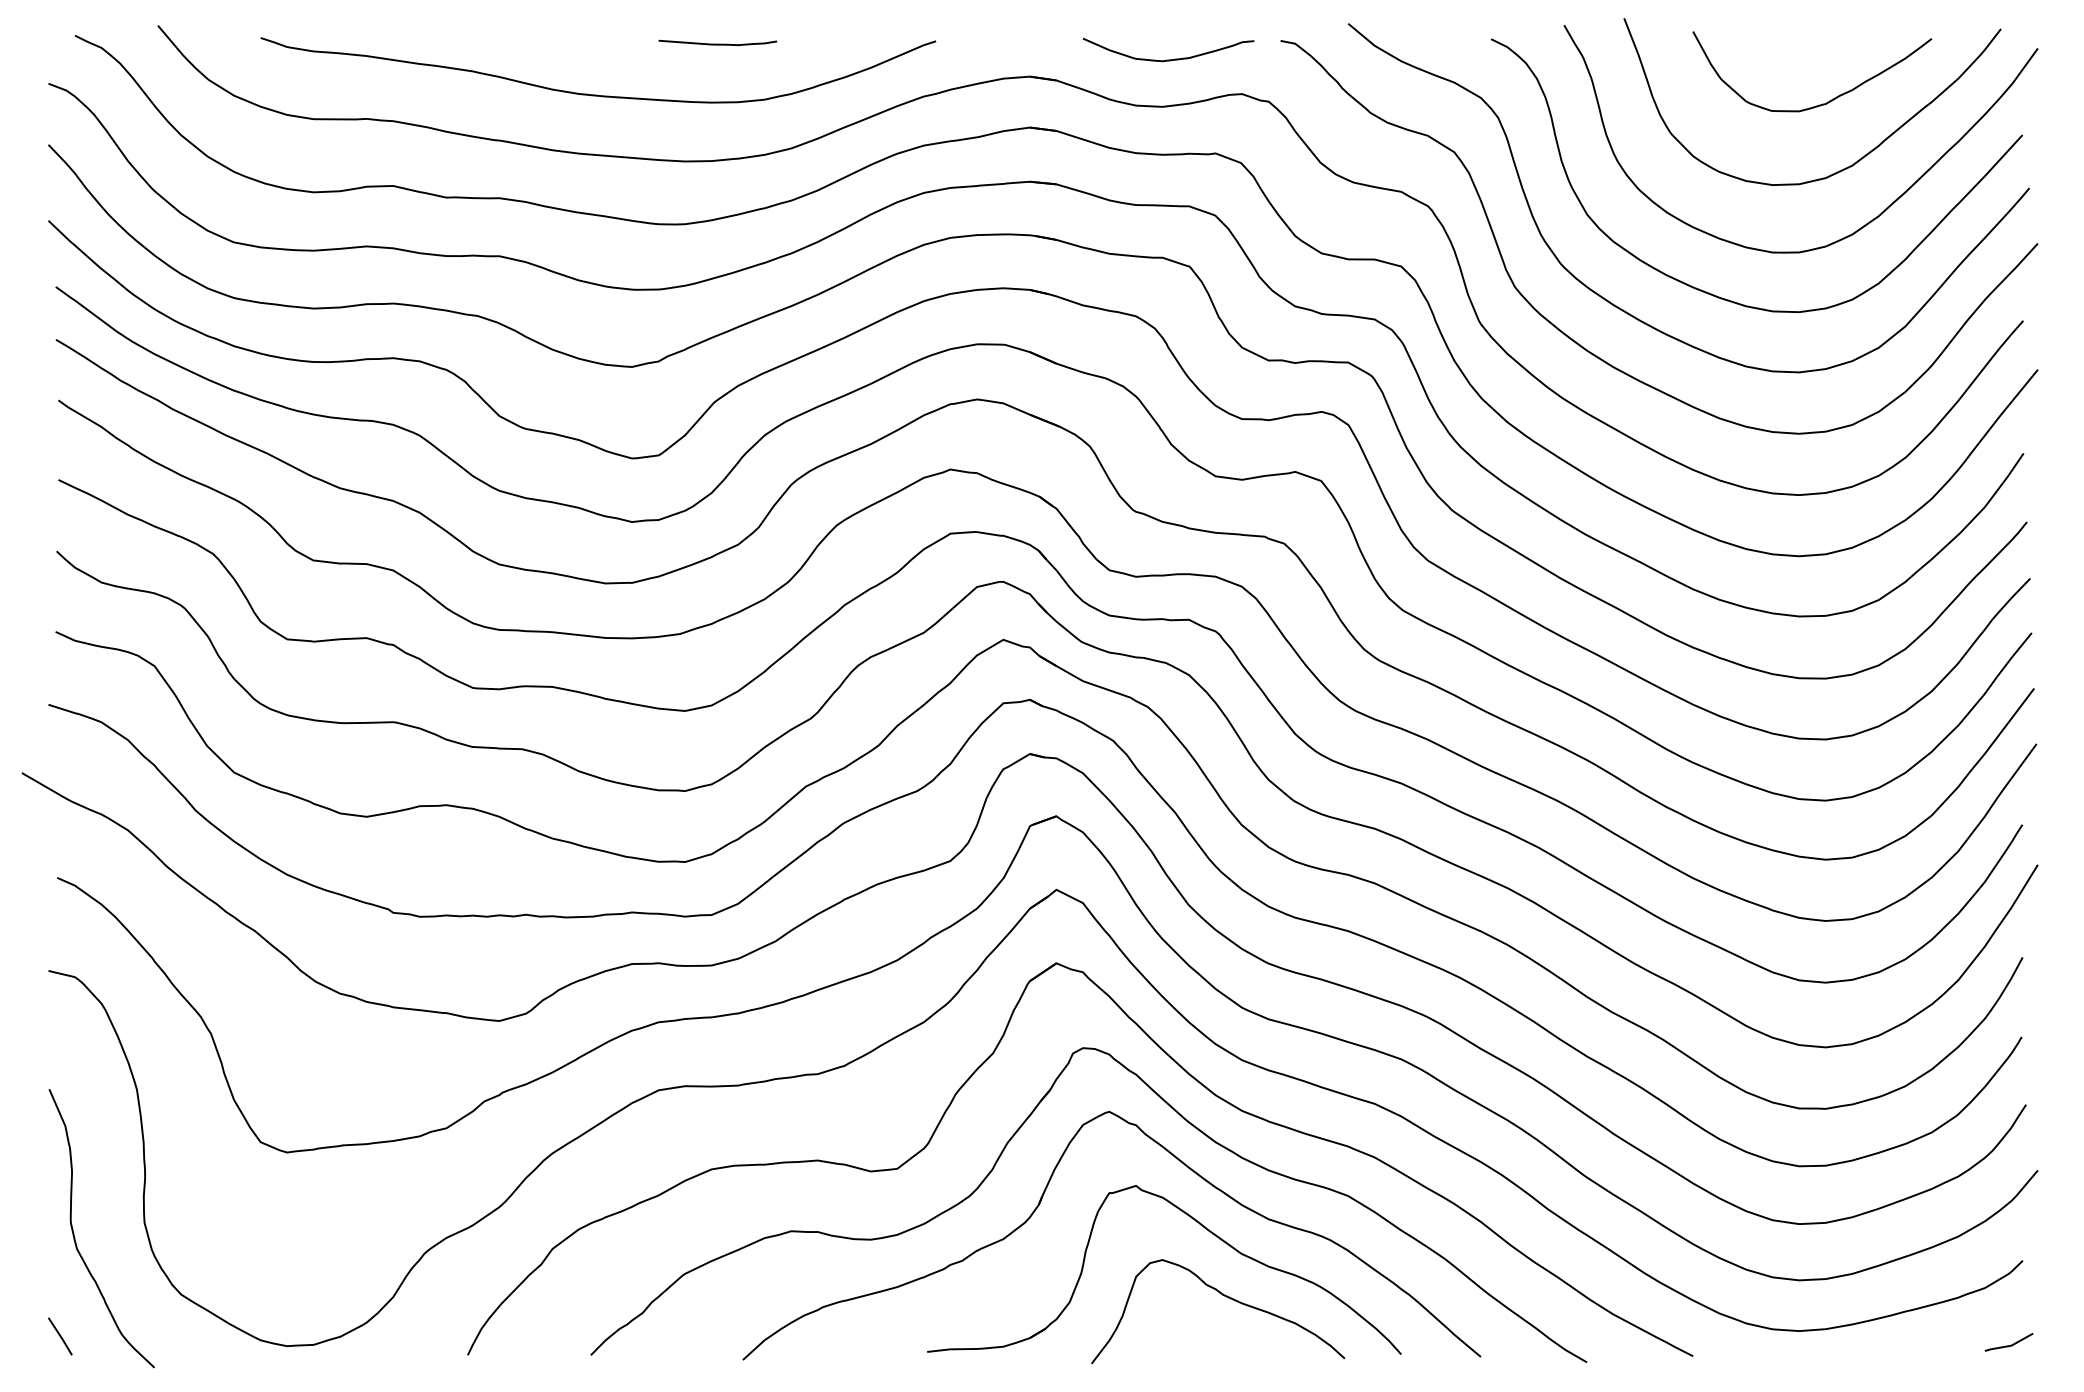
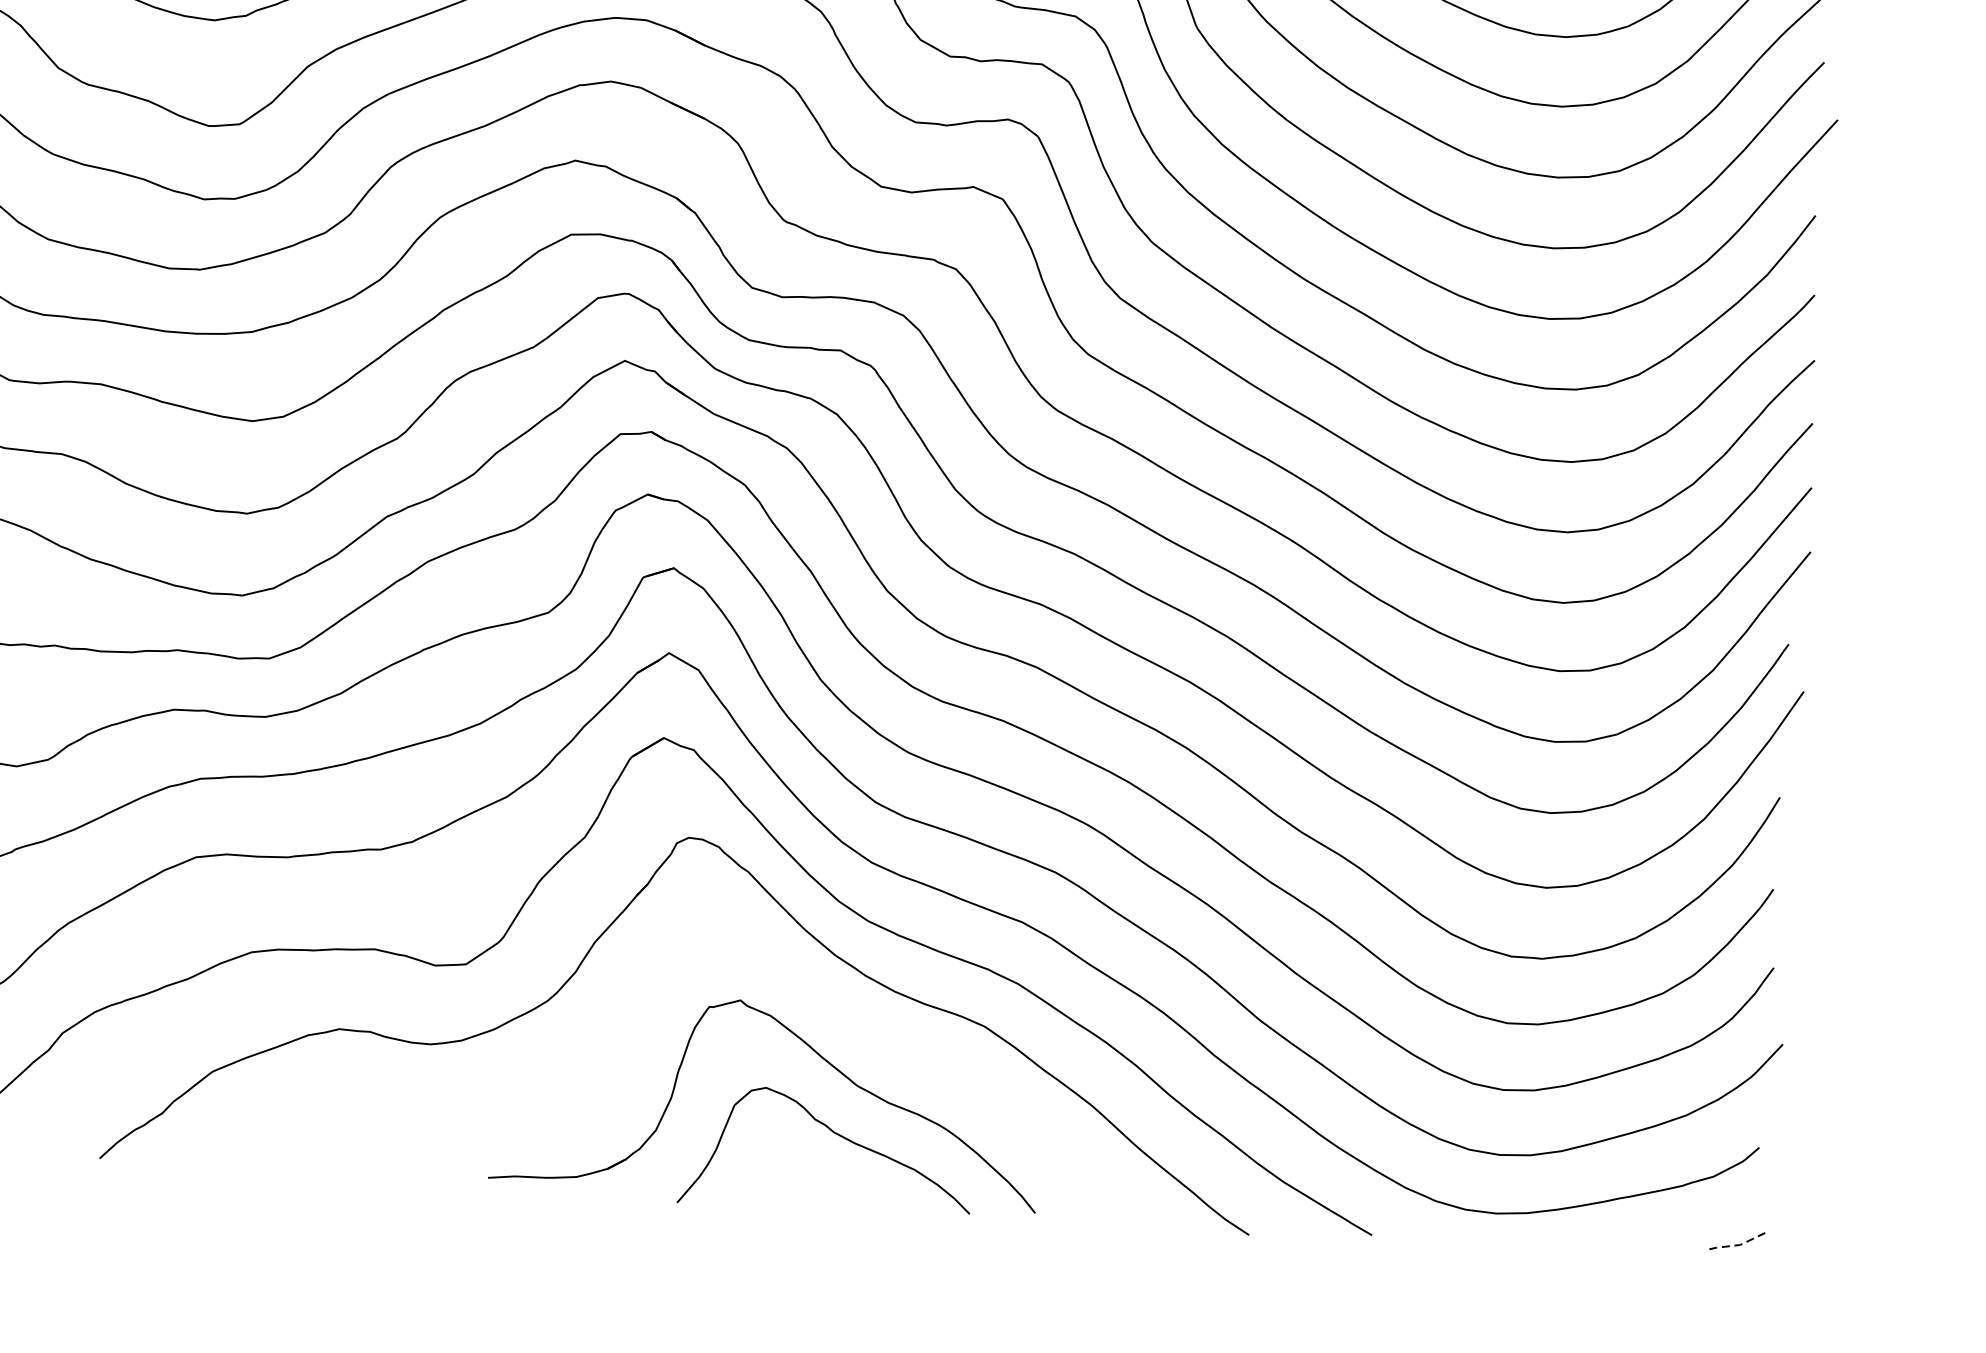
part: (1041, 1201) -> (630, 1011), removed
line: (2010, 1345) -> (1739, 1244), solid -> dashed

